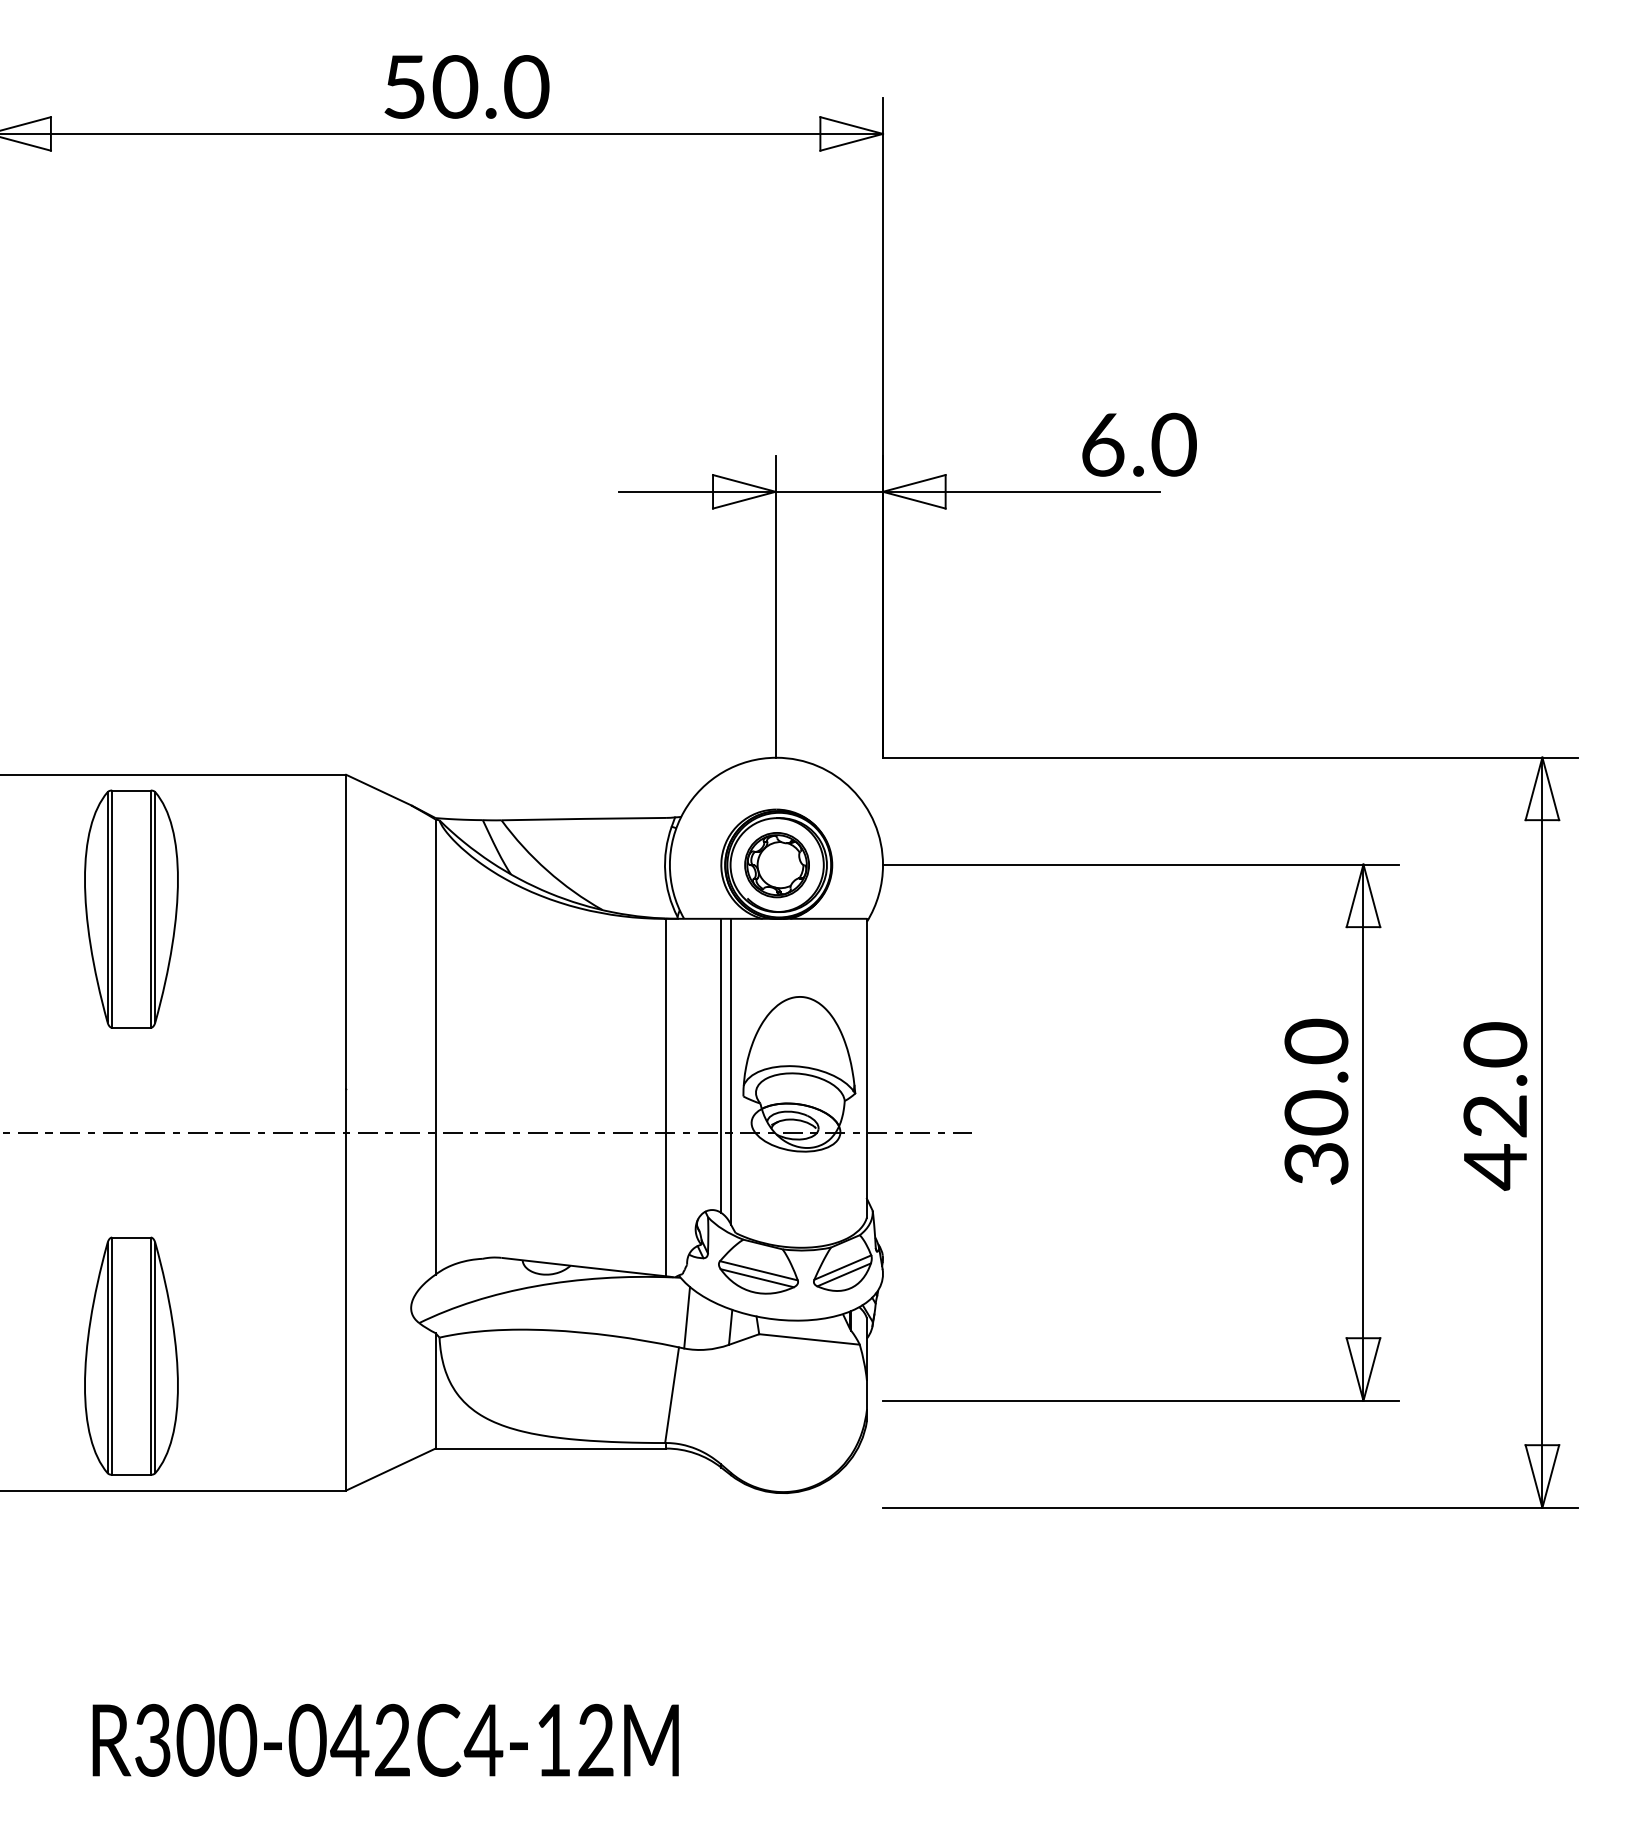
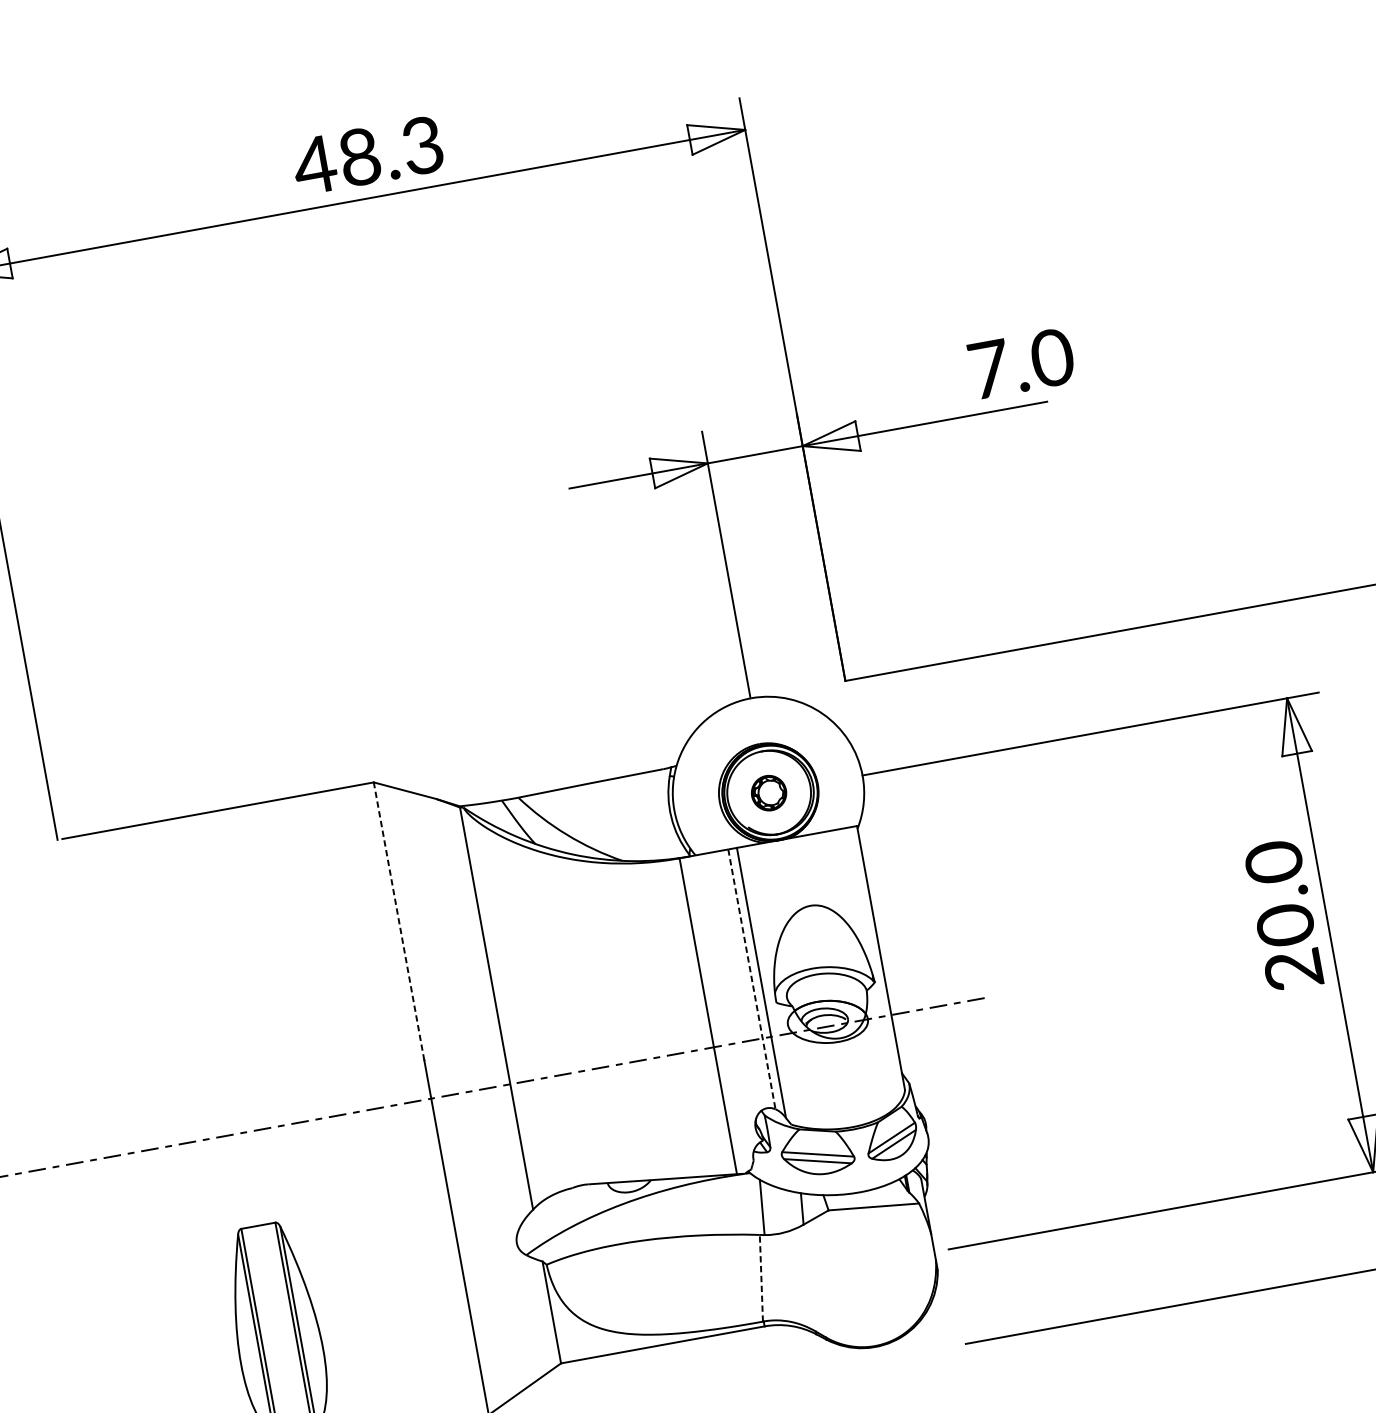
text: (464, 86) -> (367, 155), 50.0 -> 48.3
text: (1103, 444) -> (989, 368), 6.0 -> 7.0
part: (776, 865) -> (768, 793), size x0.6
part: (131, 908) -> (205, 935), removed
line: (346, 931) -> (399, 920), solid -> dashed
line: (721, 1066) -> (752, 979), solid -> dashed
text: (1316, 1163) -> (1293, 970), 30.0 -> 20.0
line: (672, 1394) -> (761, 1277), solid -> dashed

